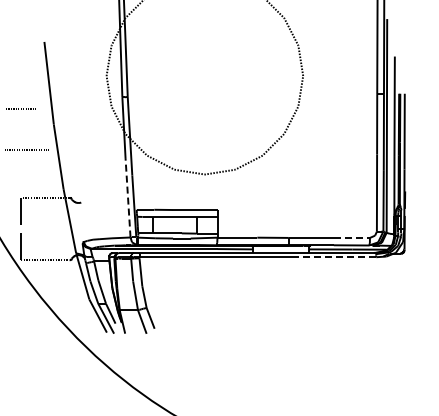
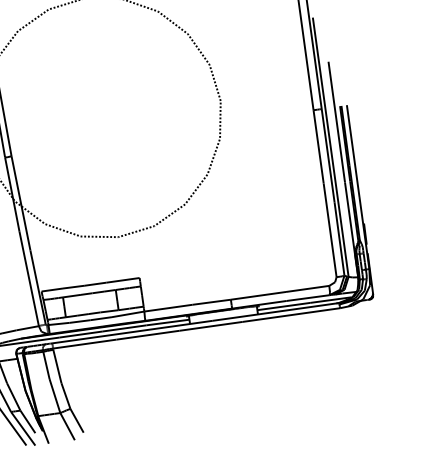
line: (128, 197) -> (29, 278), dashed -> solid
line: (352, 237) -> (308, 288), dashed -> solid
line: (335, 257) -> (290, 315), dashed -> solid

